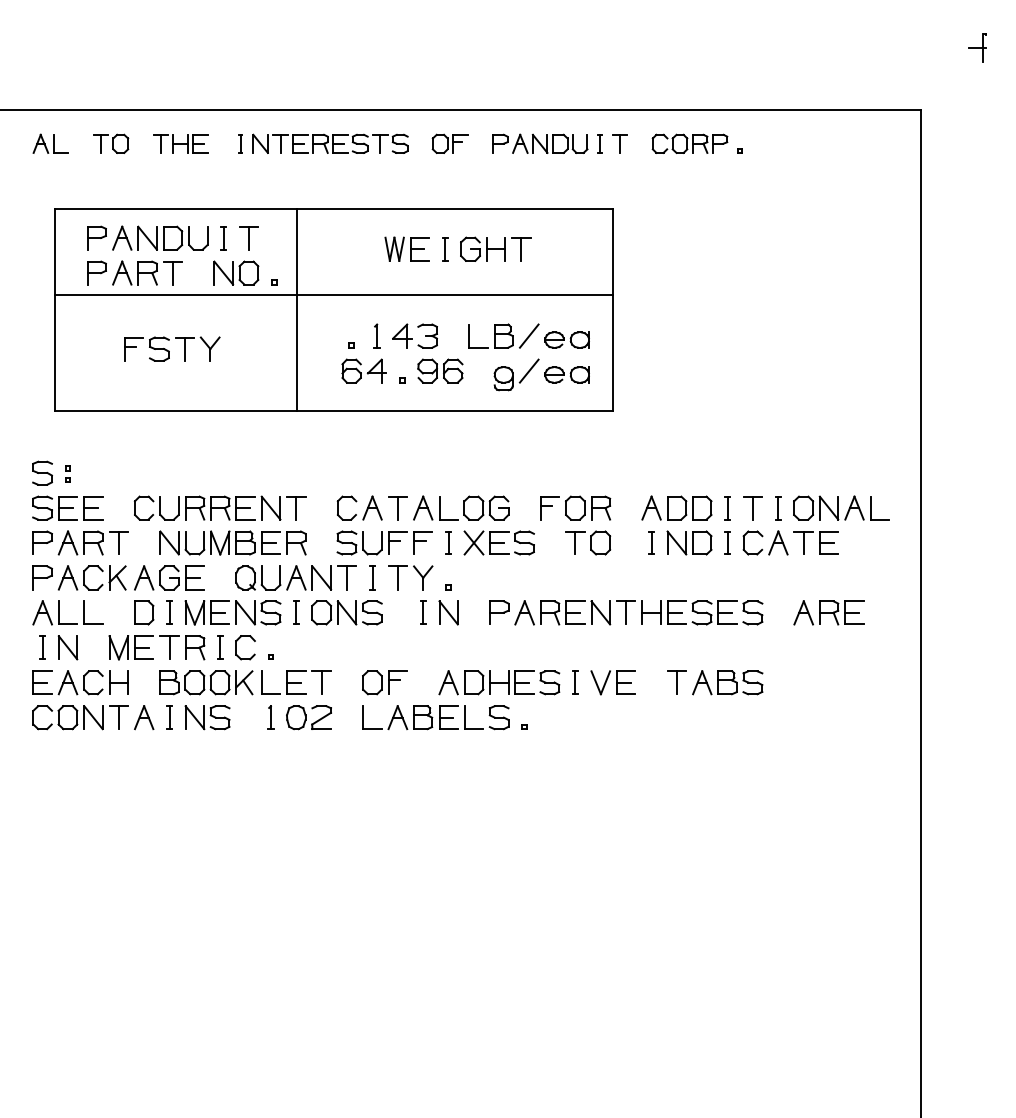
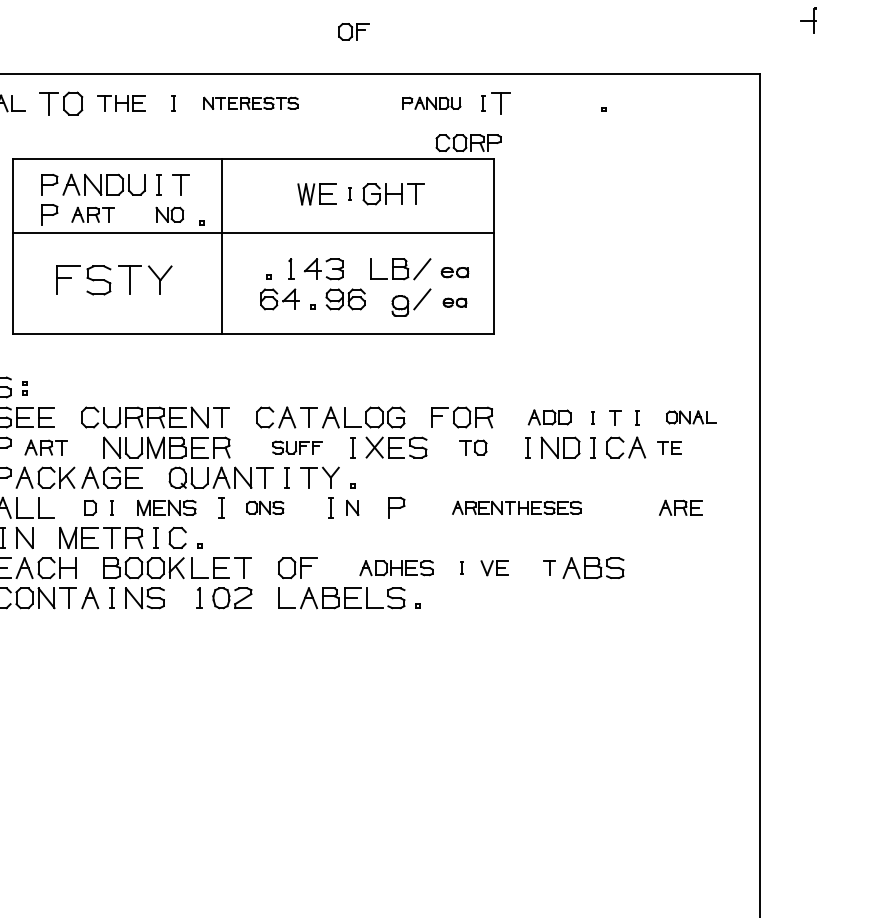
part: (111, 143) -> (62, 103), size x1.4
part: (330, 143) -> (250, 103), size x0.7
part: (449, 143) -> (353, 31), moved
part: (540, 143) -> (432, 103), size x0.7
part: (619, 143) -> (500, 103), size x1.4
part: (689, 143) -> (468, 142), moved
part: (445, 249) -> (350, 194), size x0.6
part: (147, 272) -> (93, 214), size x0.7
part: (236, 272) -> (169, 214), size x0.7
part: (566, 339) -> (454, 272), size x0.7
part: (172, 348) -> (114, 279), size x1.4
part: (566, 374) -> (454, 302), size x0.6
part: (676, 507) -> (549, 417), size x0.7
part: (841, 507) -> (691, 417), size x0.6
part: (727, 508) -> (593, 417), size x0.6
part: (752, 508) -> (614, 417), size x0.7
part: (778, 508) -> (637, 417), size x0.7
part: (92, 542) -> (45, 447), size x0.7
part: (384, 542) -> (297, 447), size x0.6
part: (588, 542) -> (473, 447), size x0.7
part: (815, 542) -> (669, 447), size x0.6
part: (144, 612) -> (90, 507), size x0.7
part: (169, 612) -> (112, 507), size x0.7
part: (232, 612) -> (166, 507), size x0.7
part: (346, 612) -> (264, 507), size x0.6
part: (448, 612) -> (352, 507), size x0.7
part: (638, 612) -> (516, 507), size x0.6
part: (828, 612) -> (680, 507), size x0.7
part: (499, 682) -> (396, 567), size x0.7
part: (575, 682) -> (462, 567), size x0.6
part: (612, 682) -> (494, 567), size x0.7
part: (676, 682) -> (549, 567), size x0.7

